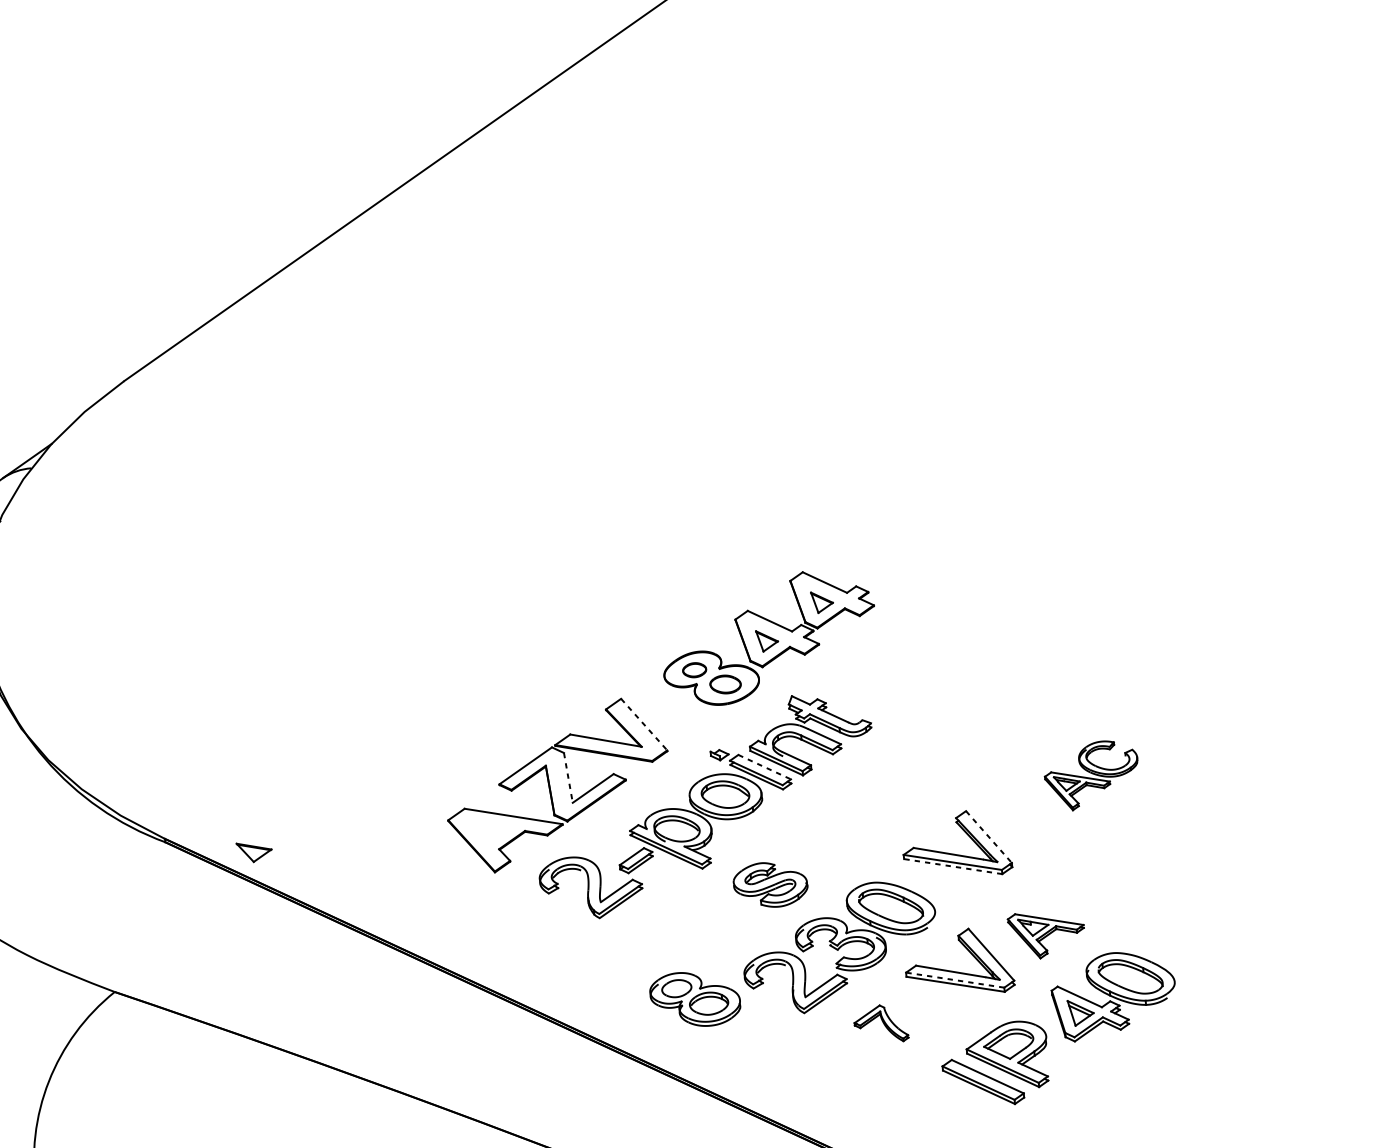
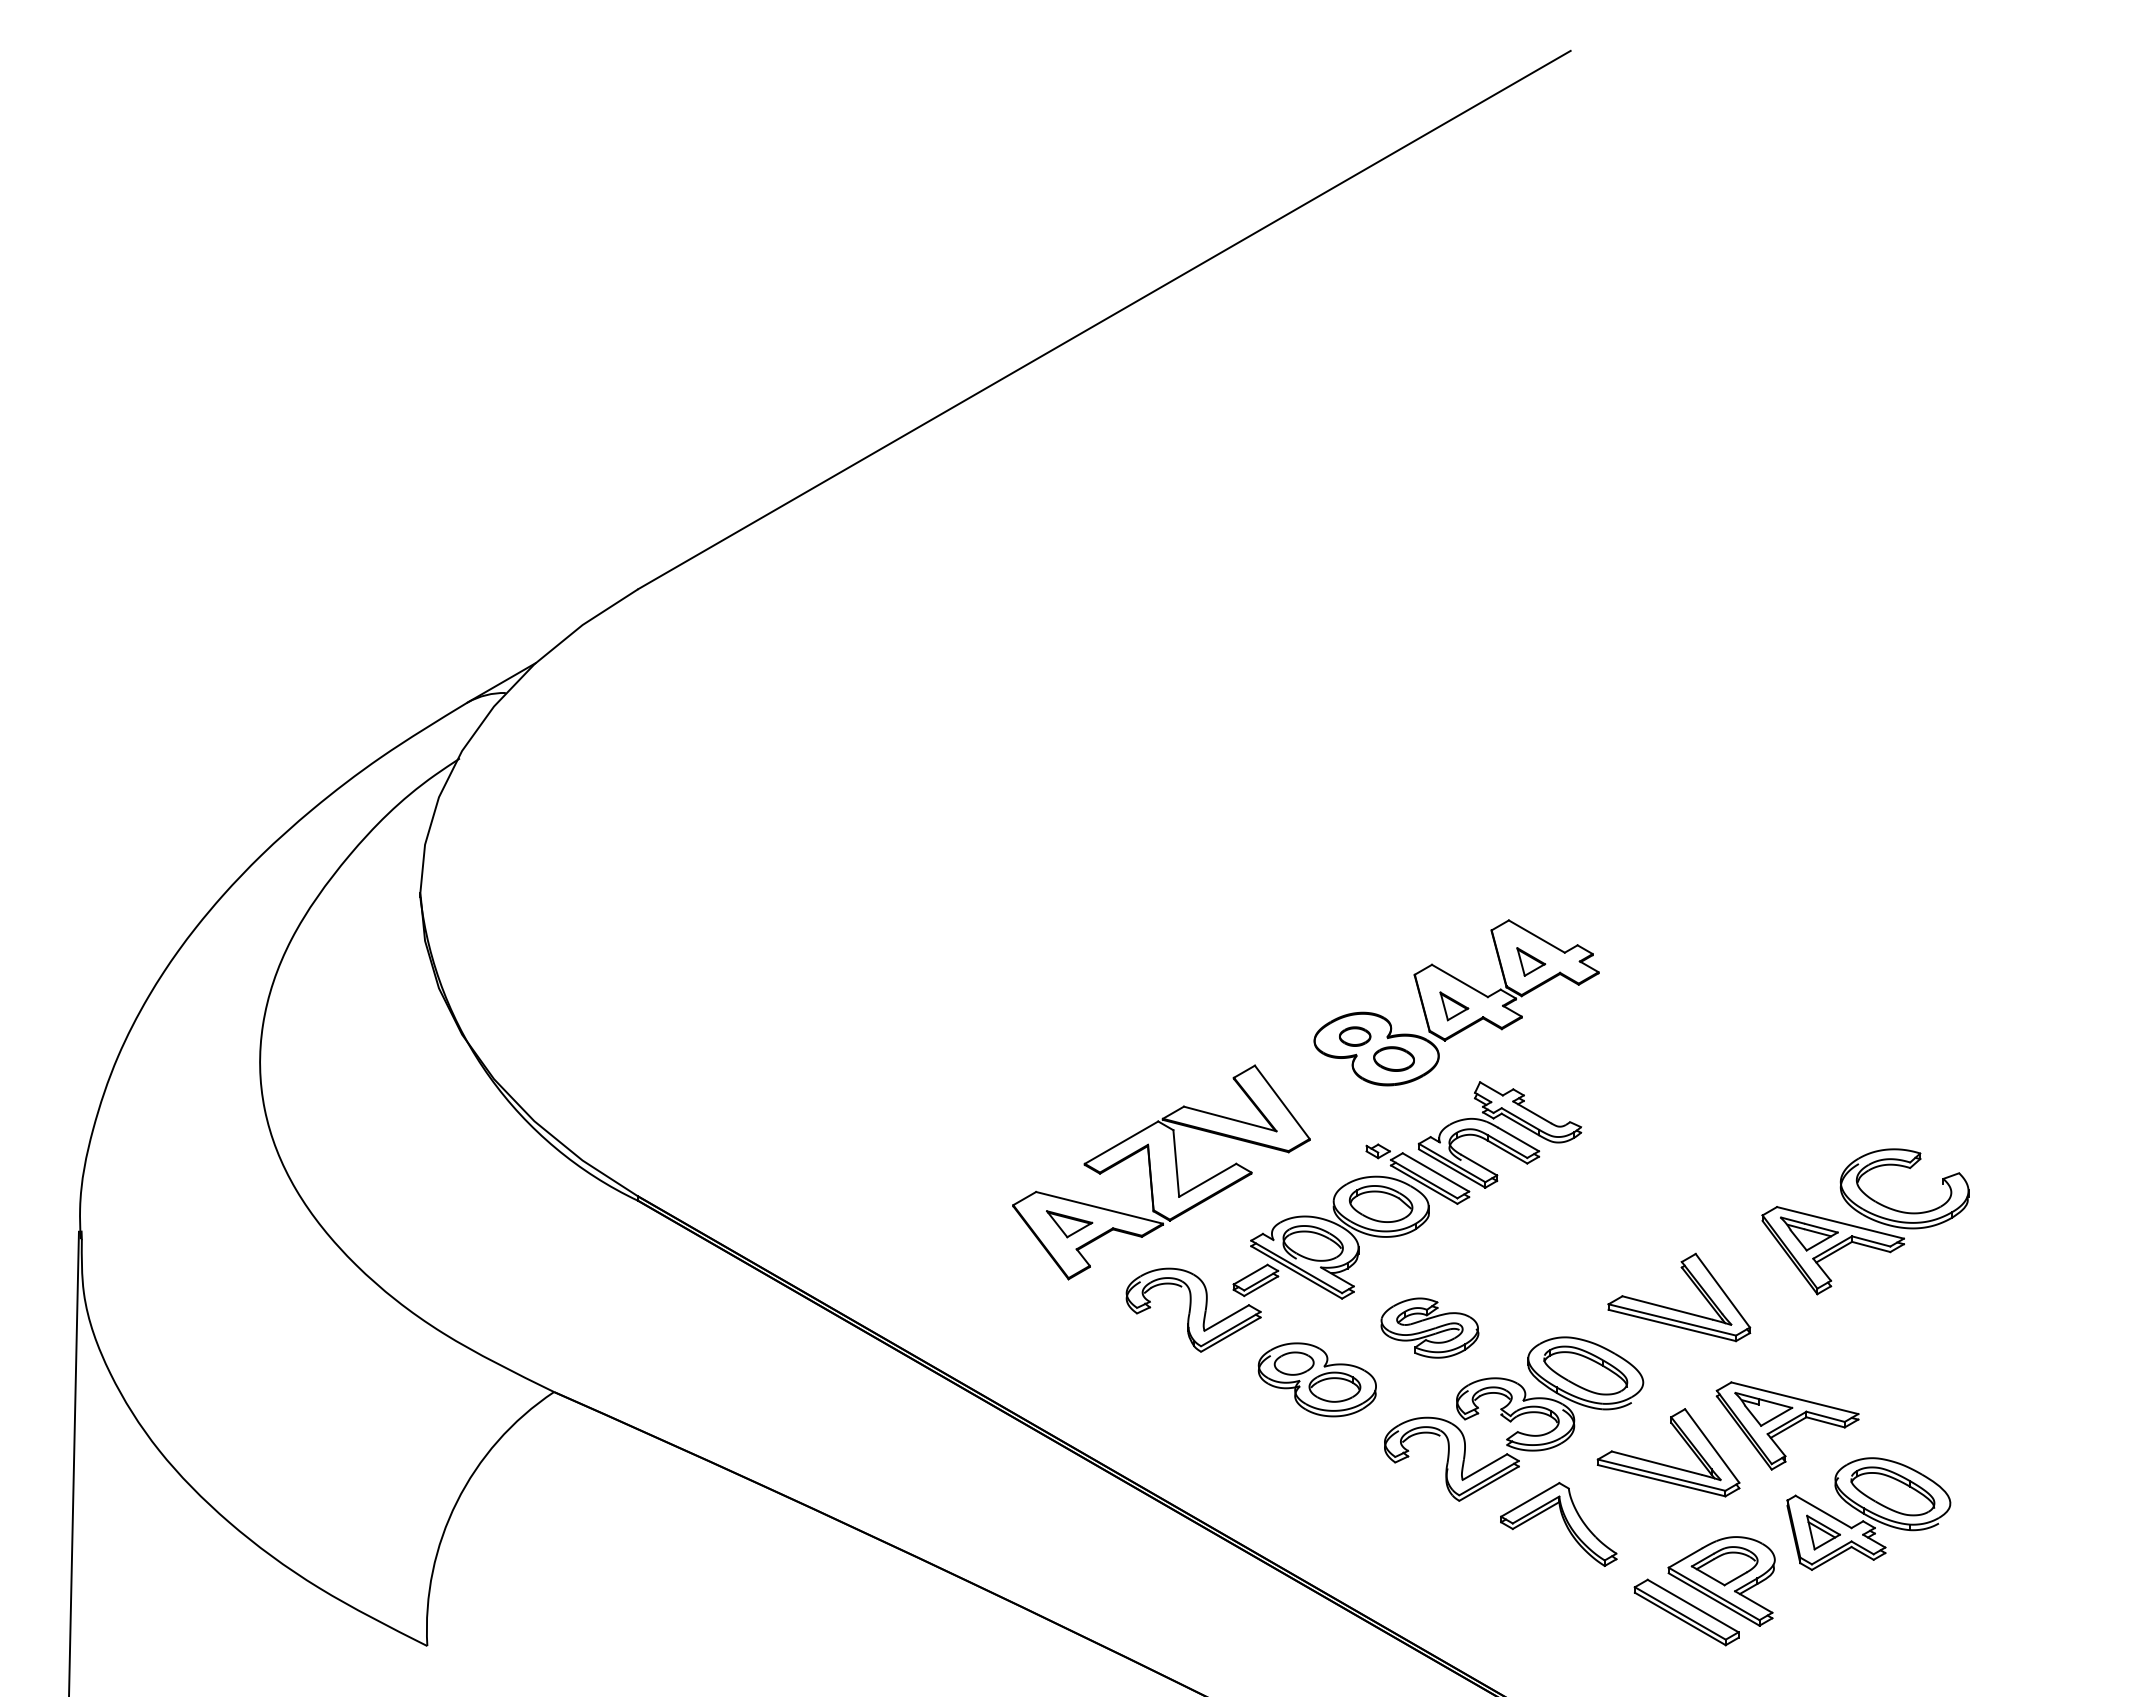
line: (644, 724) -> (1282, 1102), dashed -> solid
line: (765, 767) -> (1436, 1172), dashed -> solid
part: (1091, 775) -> (1865, 1221), size x1.67
line: (568, 778) -> (1176, 1164), dashed -> solid
line: (988, 836) -> (1722, 1290), dashed -> solid
part: (254, 852) -> (1069, 1224), moved
line: (953, 866) -> (1672, 1325), dashed -> solid
part: (1046, 934) -> (1787, 1425), size x1.43
line: (955, 980) -> (1661, 1475), dashed -> solid
part: (694, 999) -> (1316, 1379), moved
part: (880, 1024) -> (1558, 1524), size x1.67

